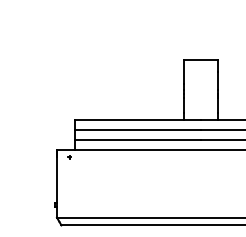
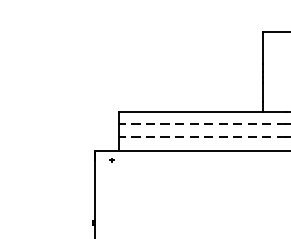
line: (137, 130) -> (201, 125), solid -> dashed
line: (137, 139) -> (201, 136), solid -> dashed

